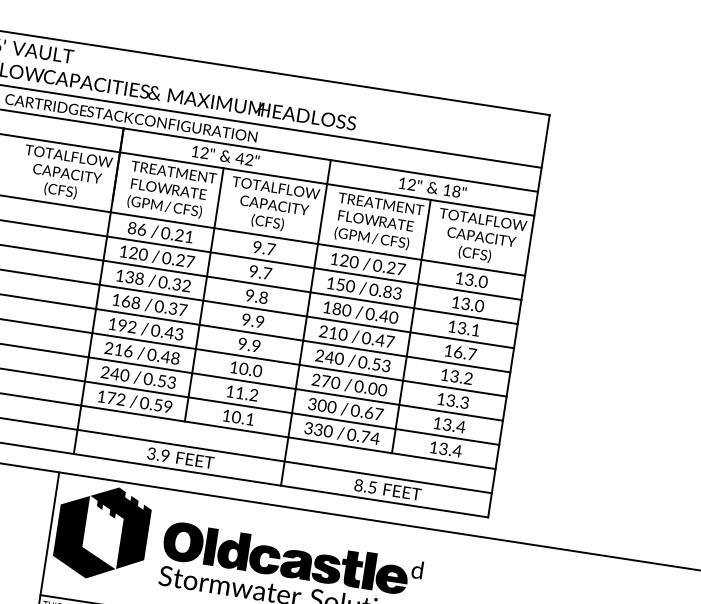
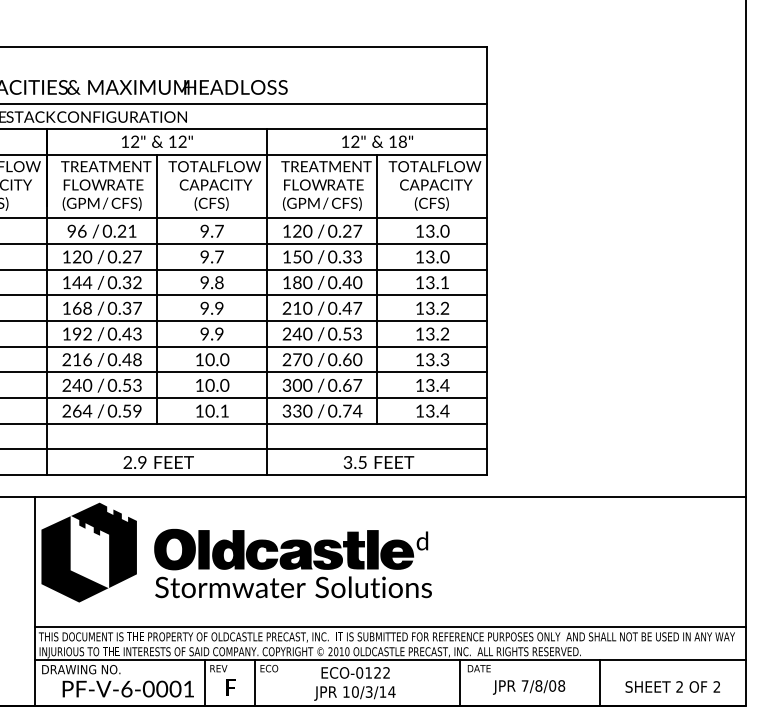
text: (239, 158) -> (172, 141), 42" -> 12"
text: (131, 228) -> (71, 231), 86 -> 96
text: (134, 277) -> (82, 282), 138 -> 144
text: (387, 291) -> (347, 256), 0.83 -> 0.33
text: (465, 352) -> (437, 307), 16.7 -> 13.2
text: (372, 388) -> (346, 359), 0.00 -> 0.60
text: (247, 394) -> (217, 385), 11.2 -> 10.0
text: (111, 397) -> (77, 410), 172 -> 264
text: (151, 455) -> (127, 464), 3.9 -> 2.9
text: (358, 485) -> (347, 462), 8.5 -> 3.5

